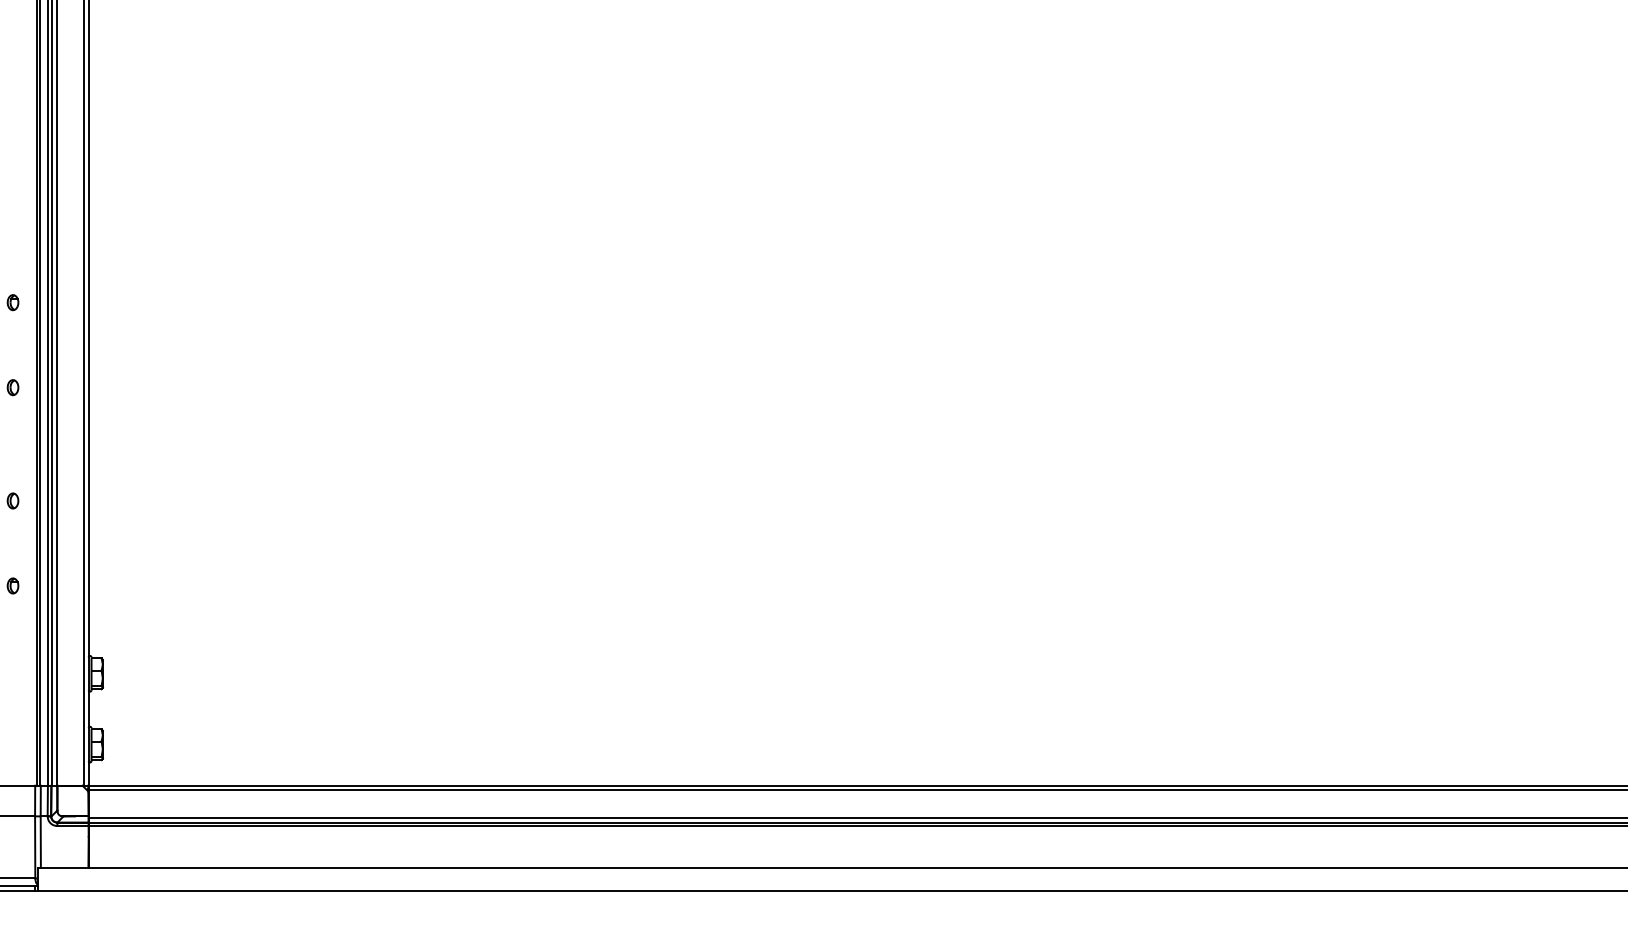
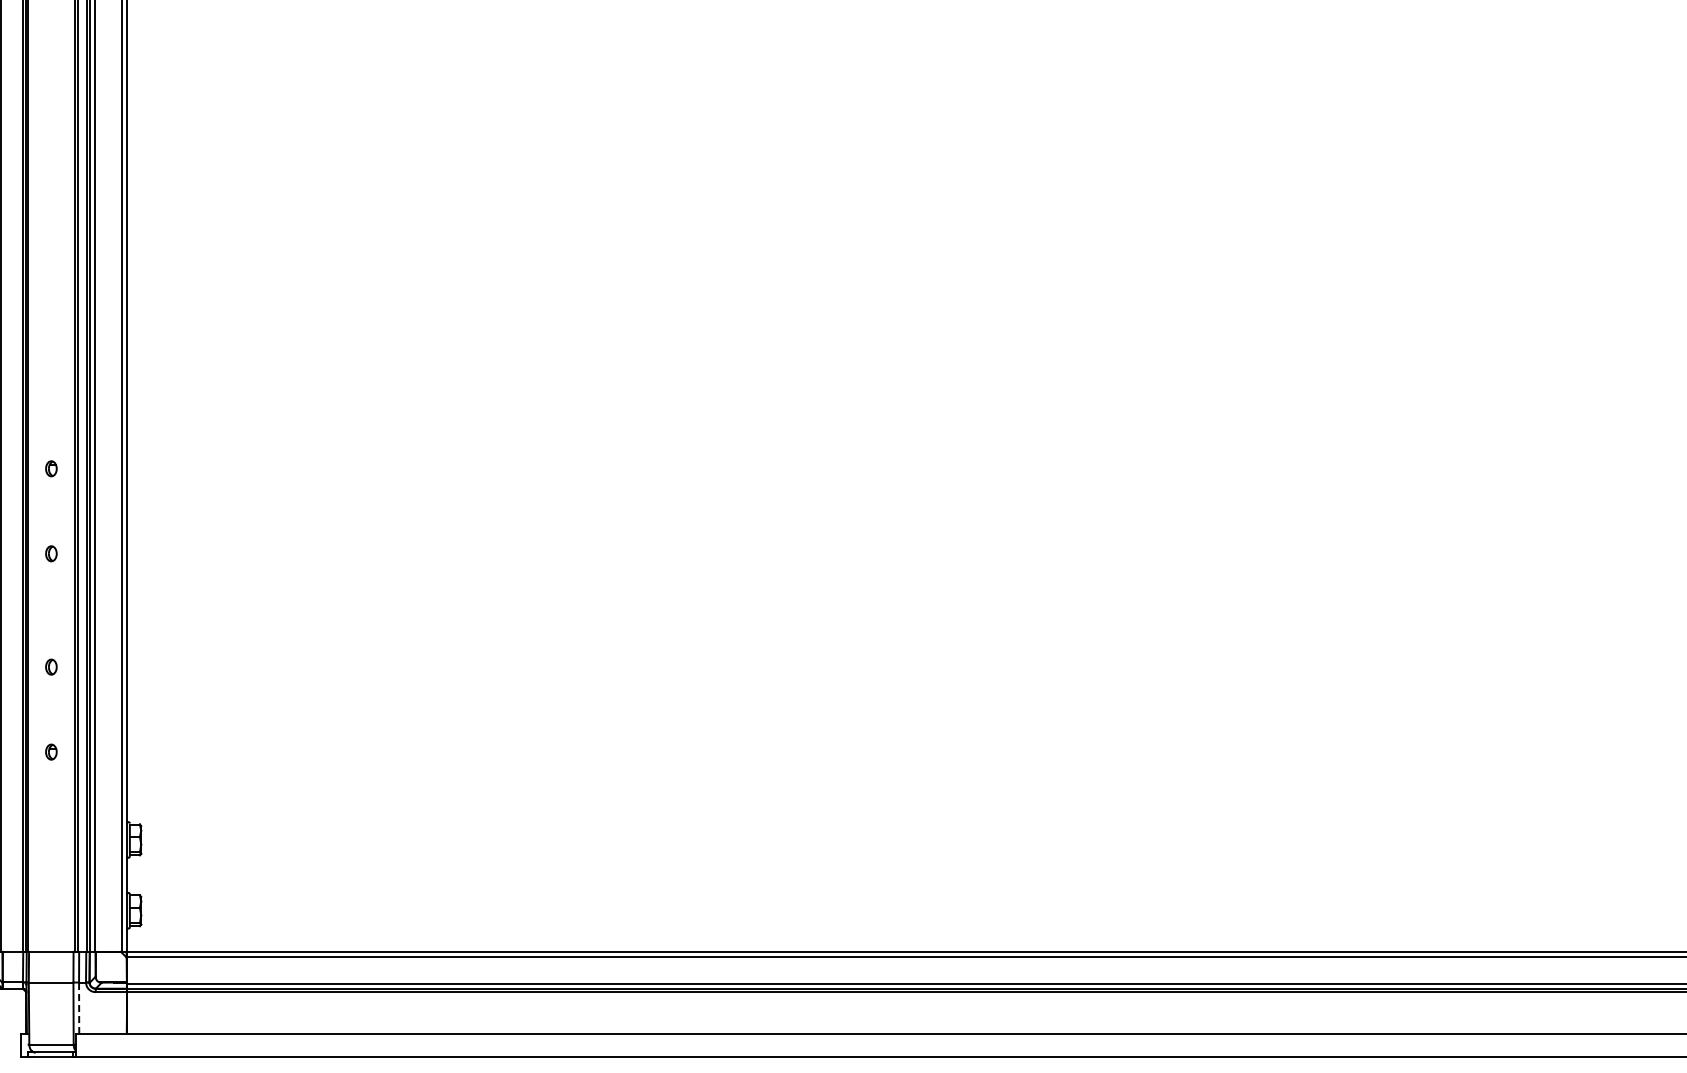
line: (41, 842) -> (79, 1008), solid -> dashed

